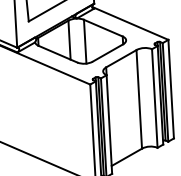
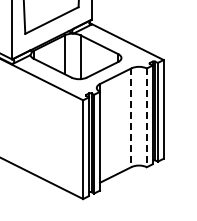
line: (154, 99) -> (146, 118), solid -> dashed
line: (139, 100) -> (131, 118), solid -> dashed

